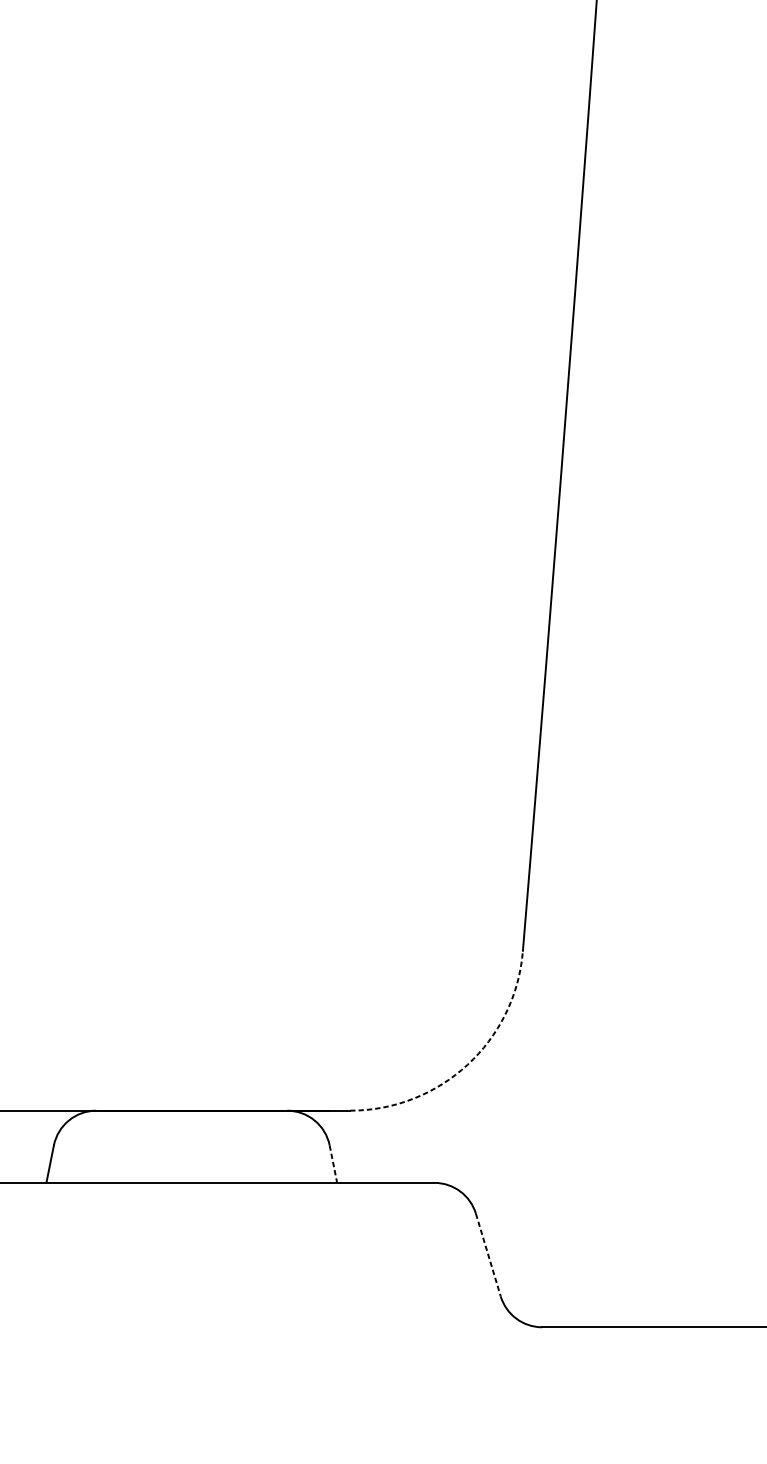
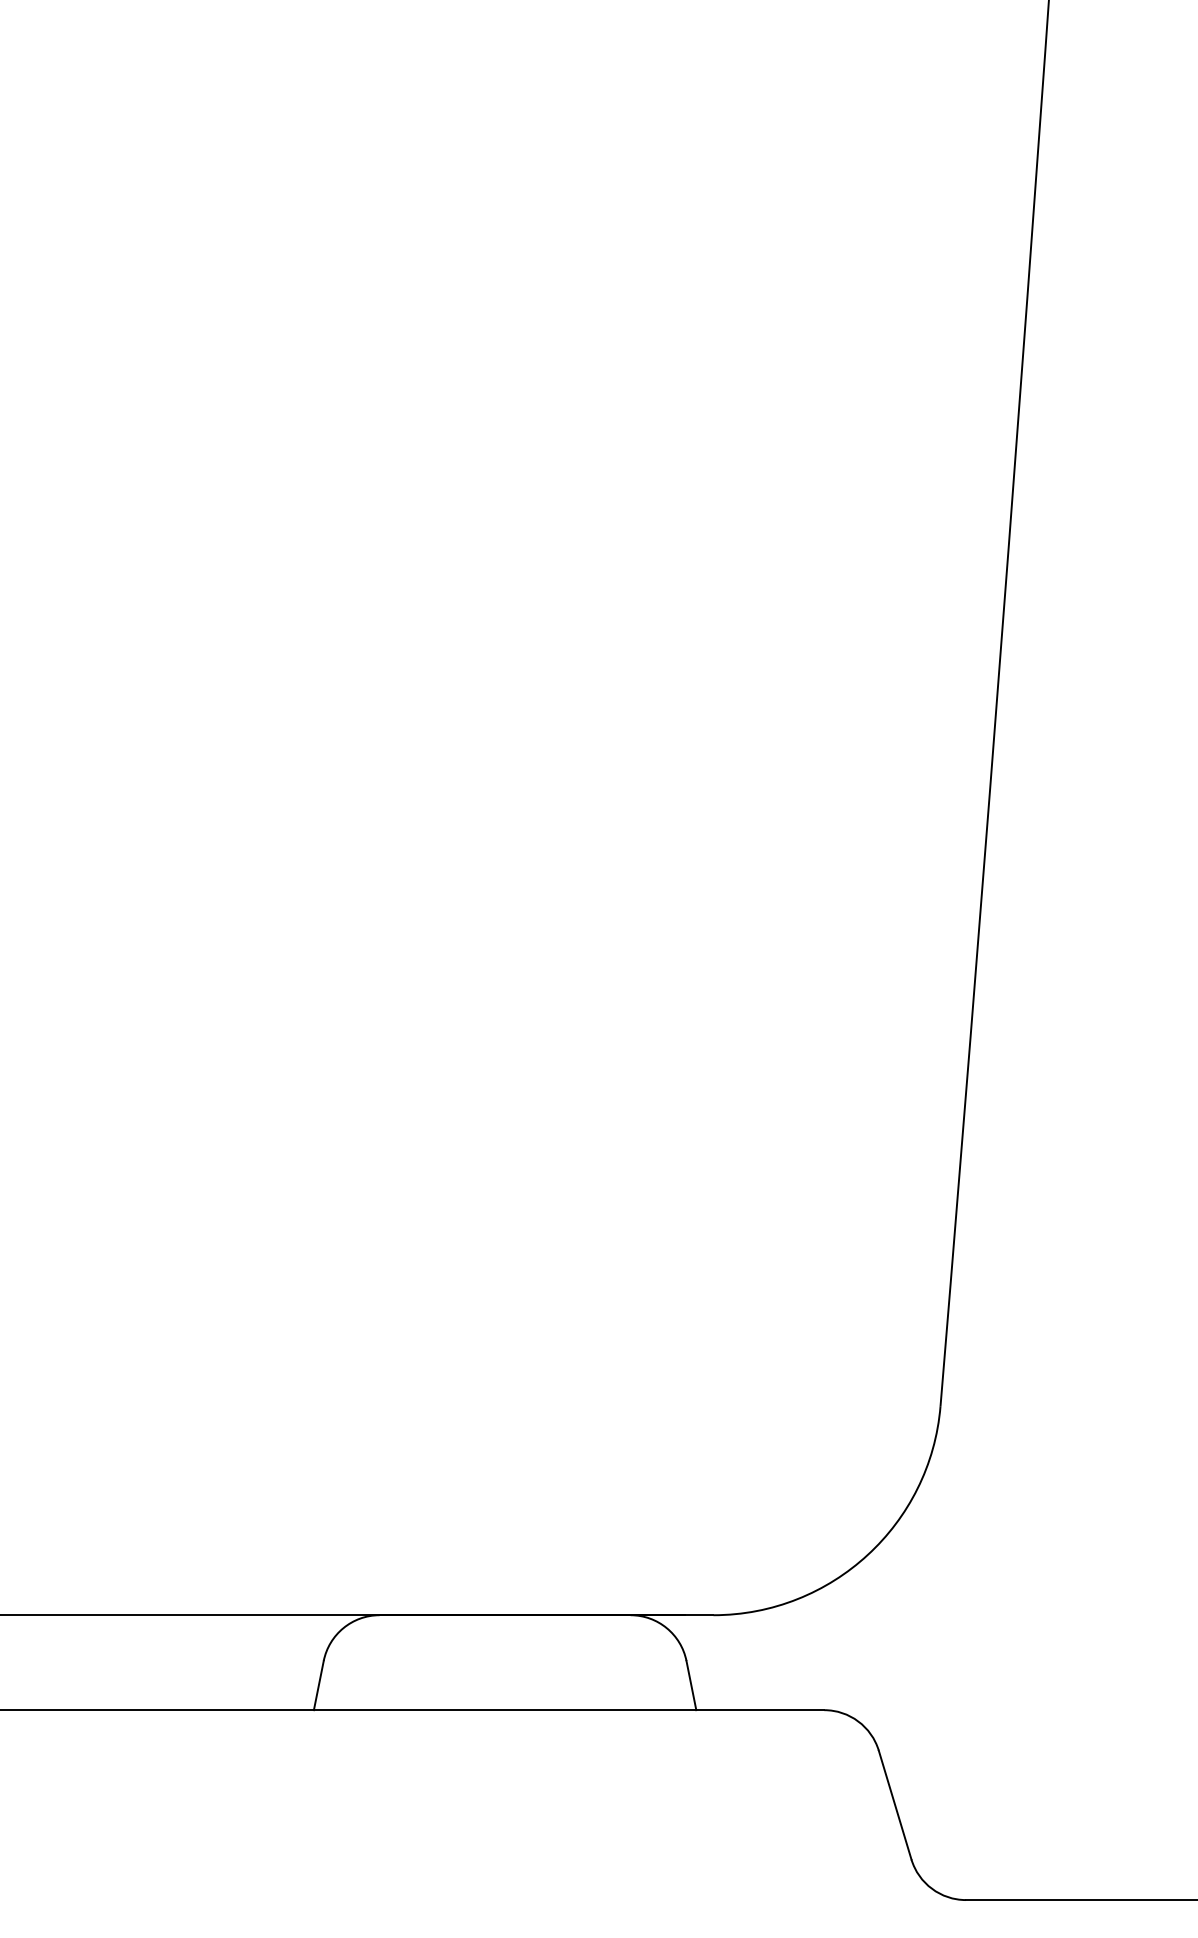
arc: (467, 1064) -> (867, 1554), dashed -> solid
line: (333, 1164) -> (691, 1686), dashed -> solid
line: (488, 1255) -> (895, 1805), dashed -> solid

